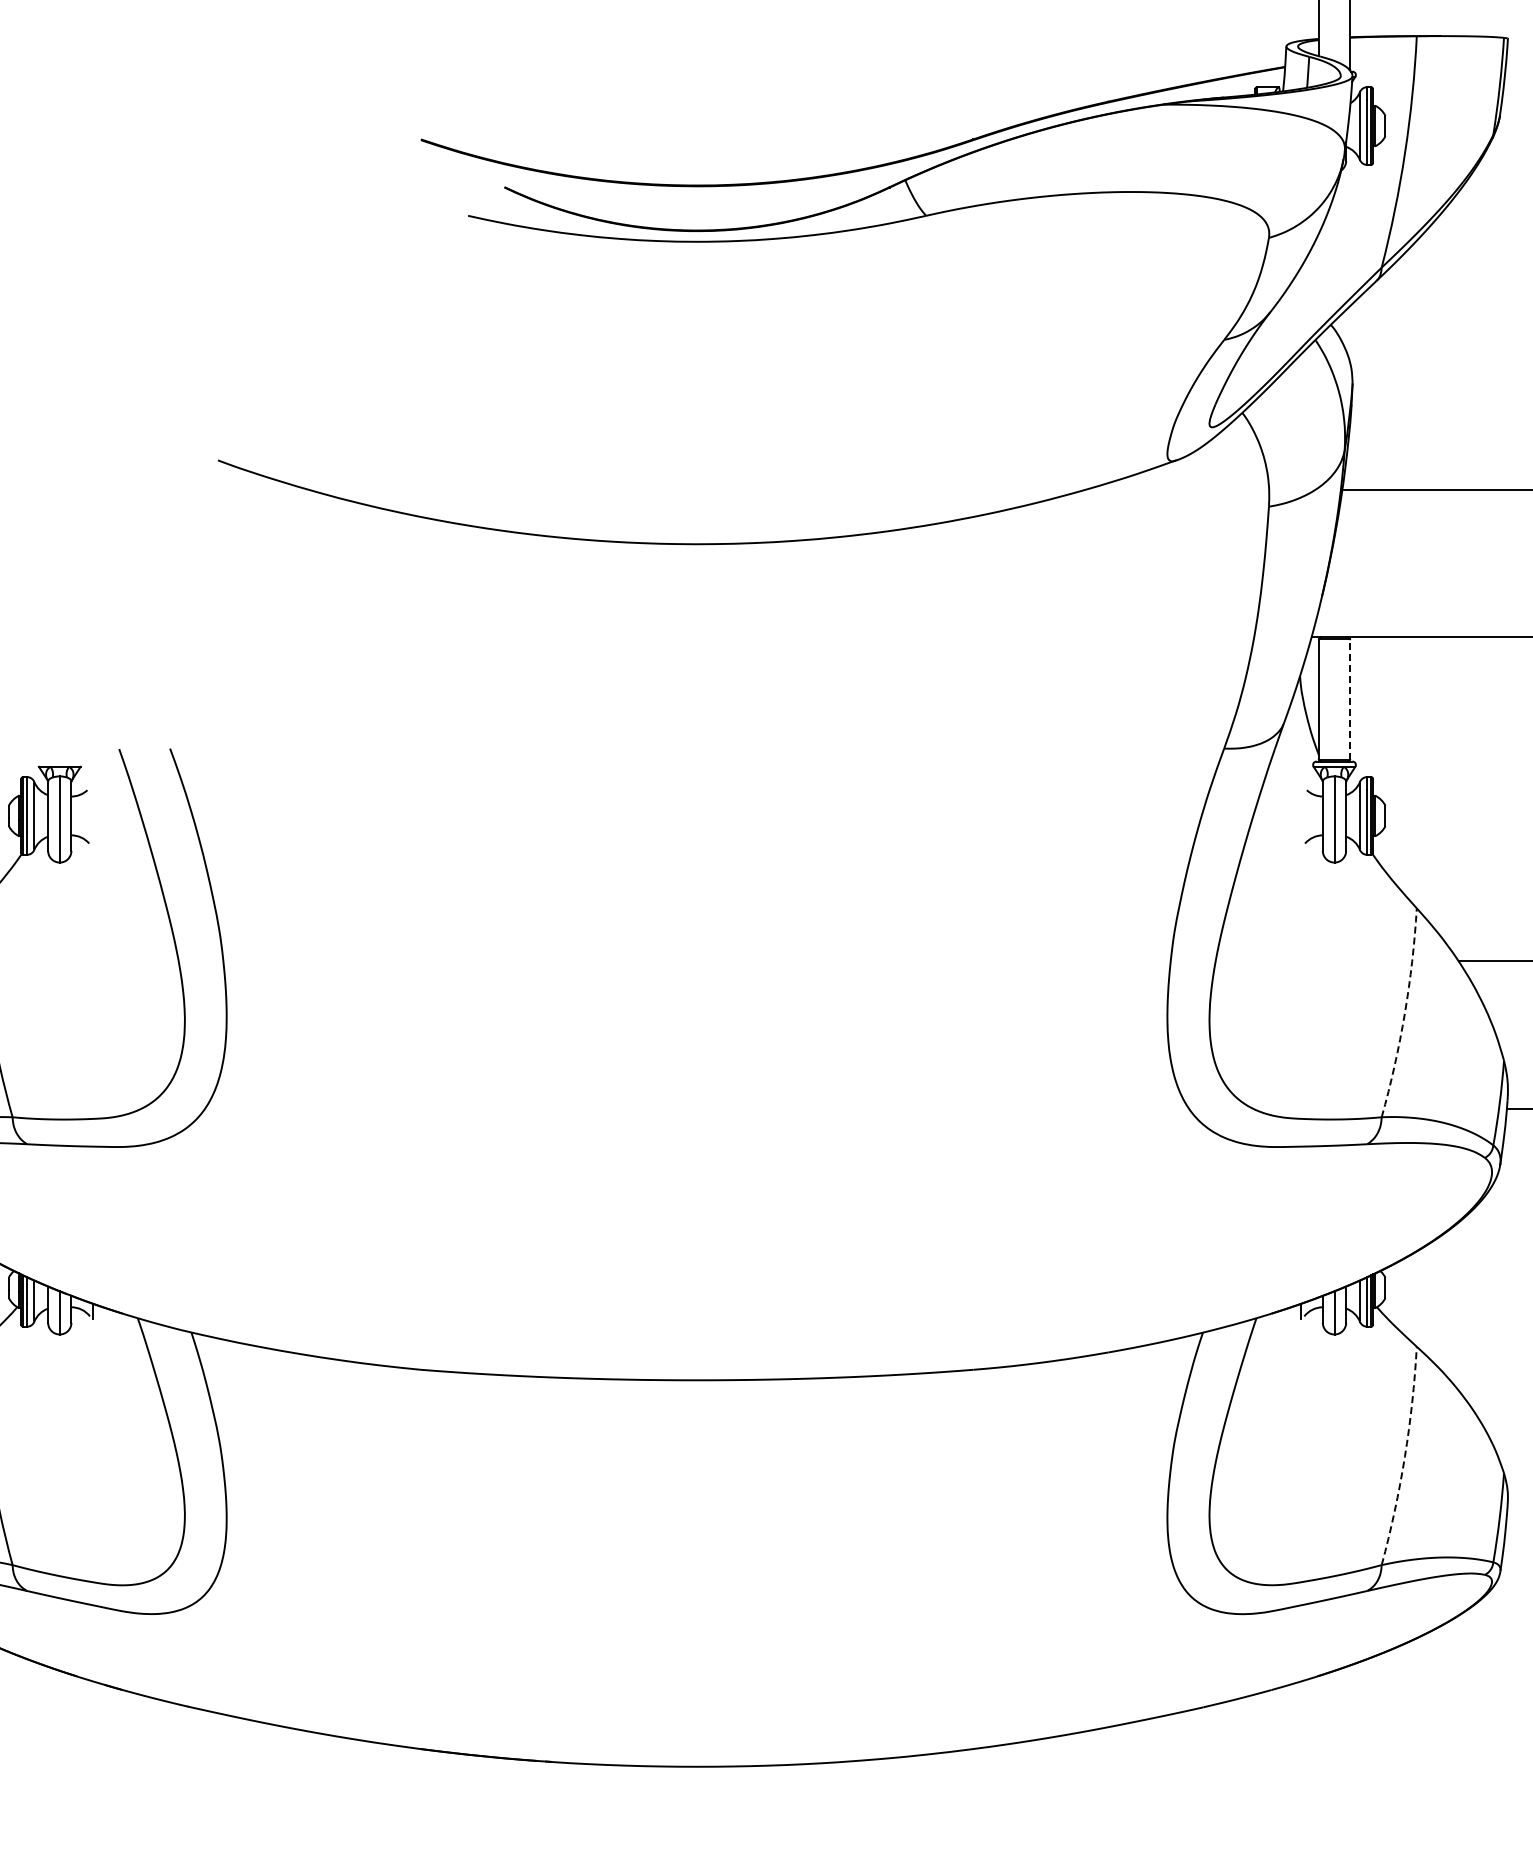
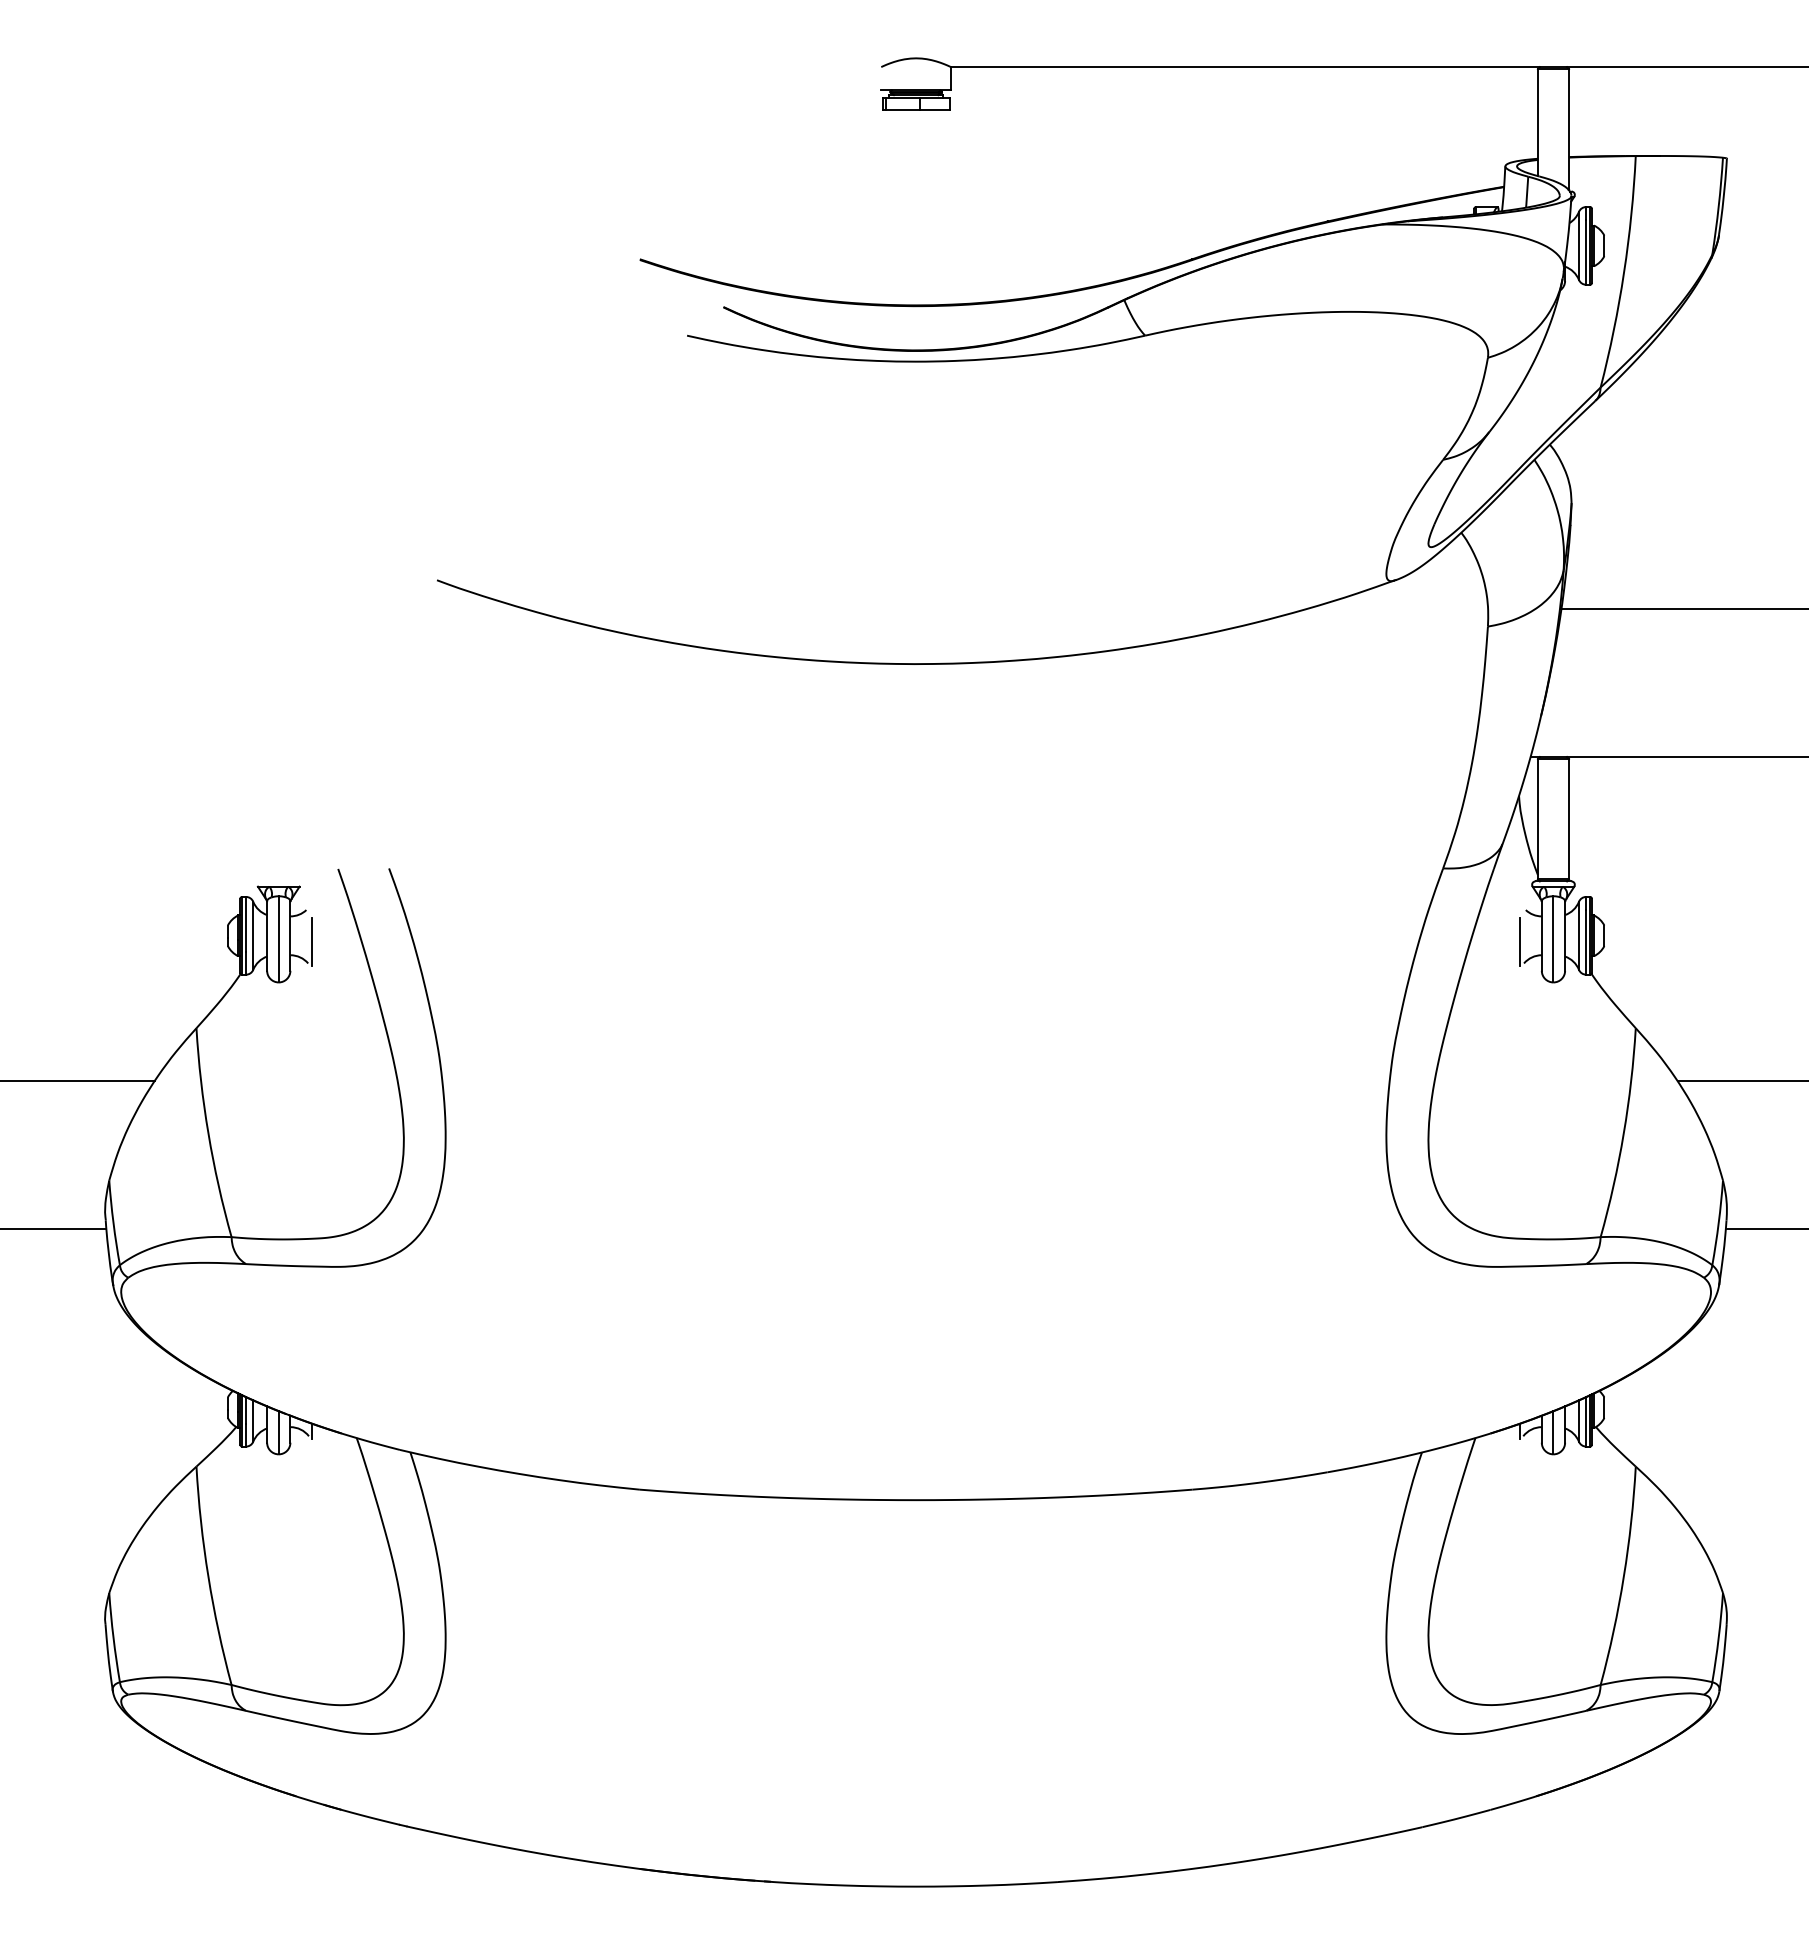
line: (1350, 698) -> (1569, 818), dashed -> solid
line: (93, 821) -> (312, 941), added
line: (1301, 821) -> (1520, 941), added
arc: (1404, 1013) -> (1623, 1133), dashed -> solid
arc: (1404, 1456) -> (1623, 1576), dashed -> solid

